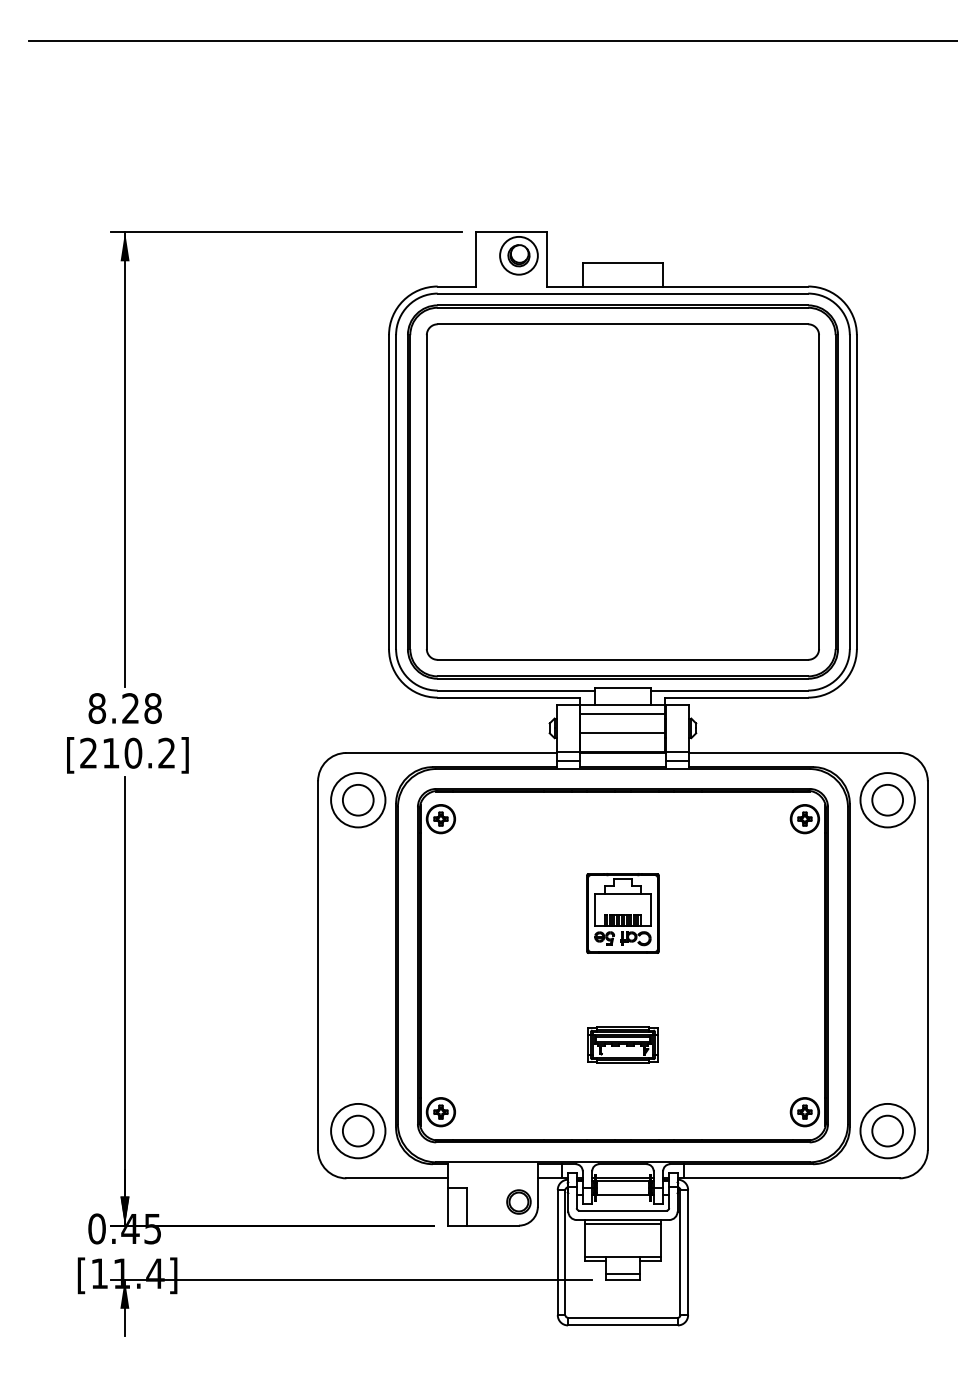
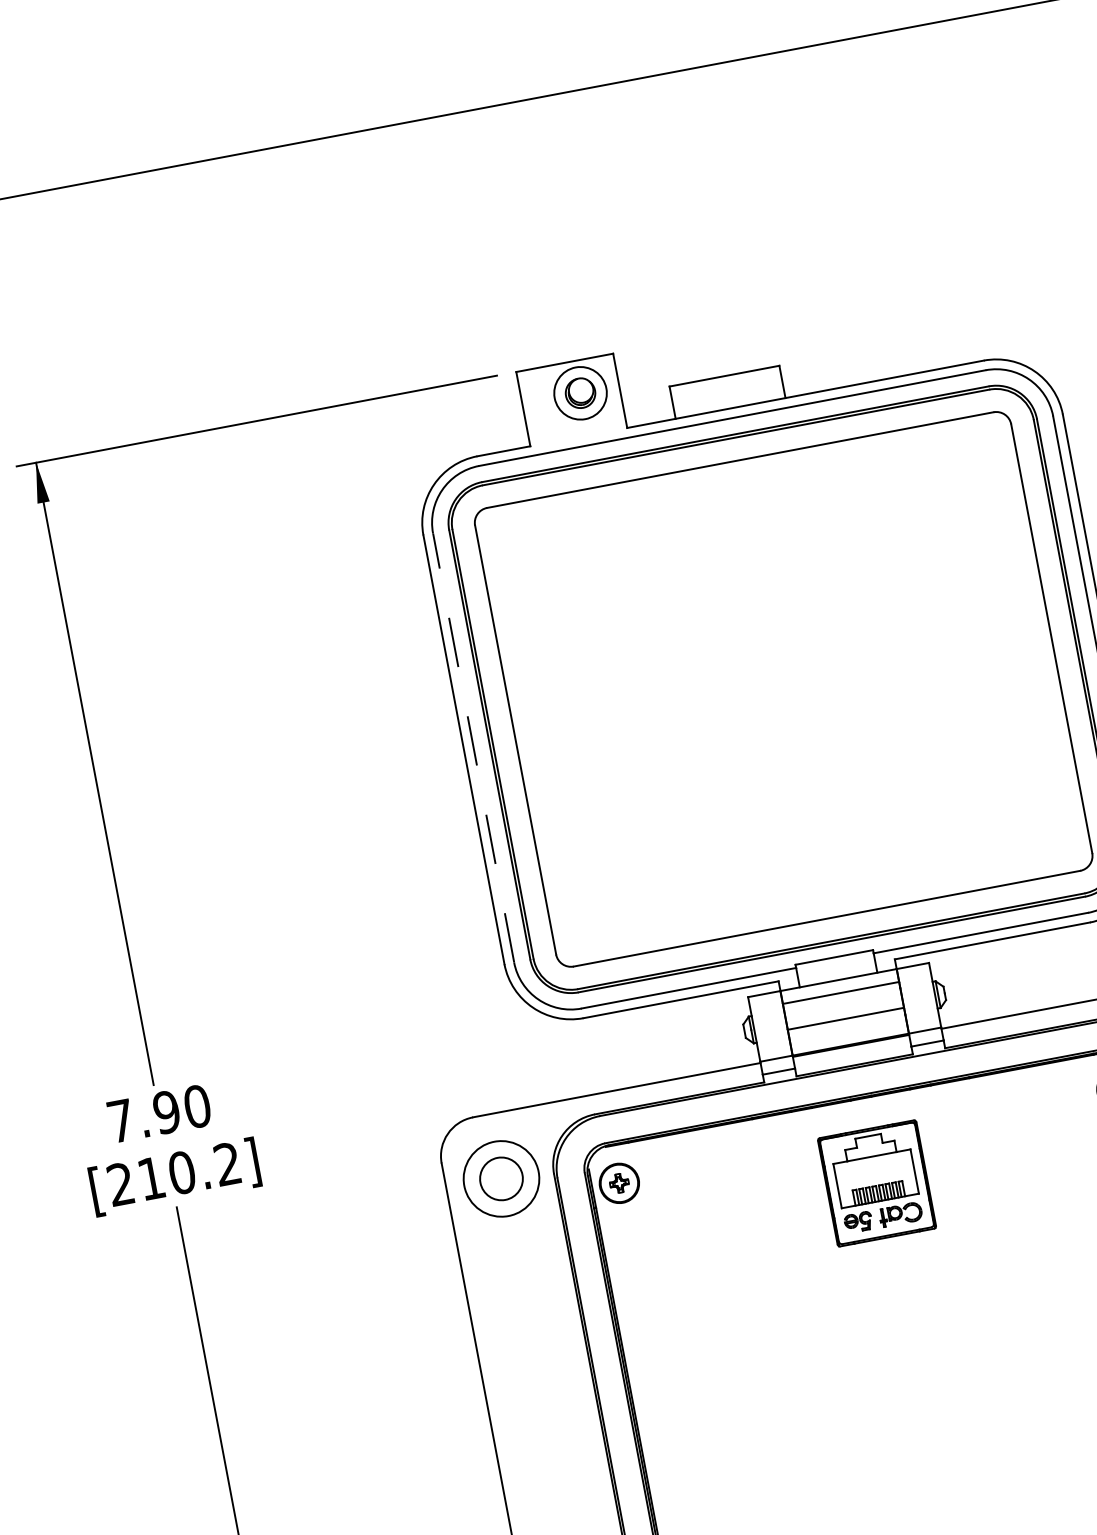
line: (396, 492) -> (474, 748), solid -> dashed
text: (124, 708) -> (158, 1113), 8.28 -> 7.90
part: (622, 913) -> (876, 1183), moved
part: (622, 1044) -> (925, 1444), removed

